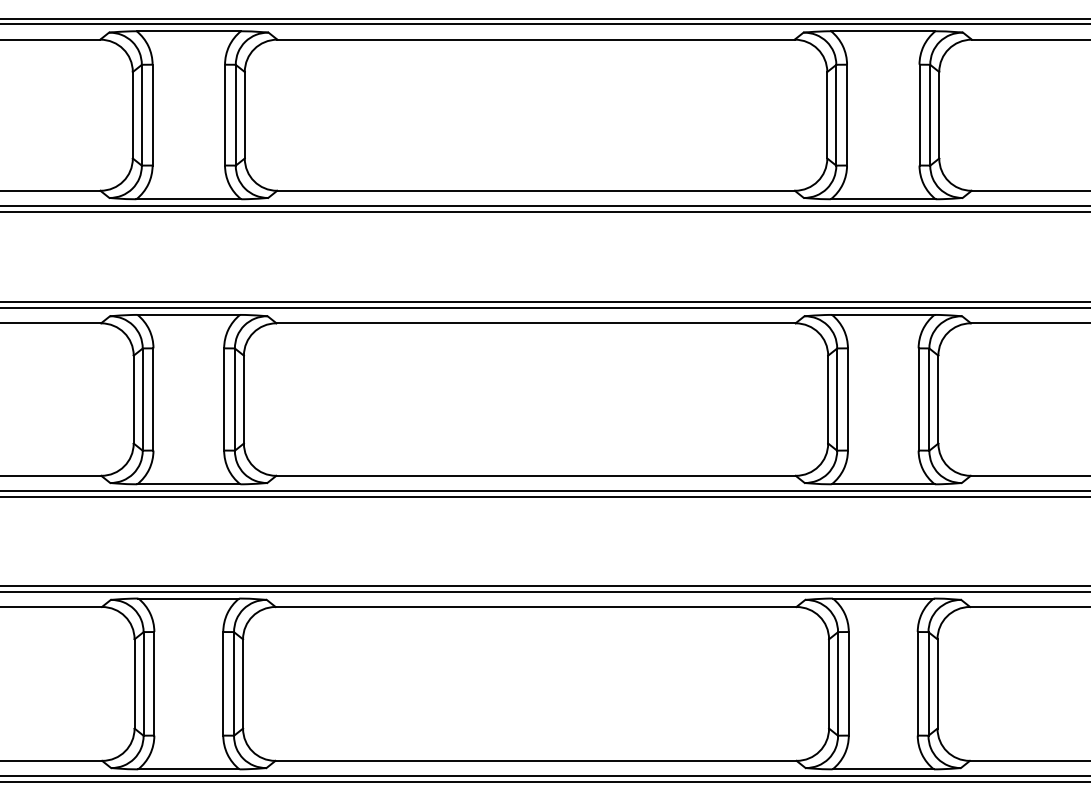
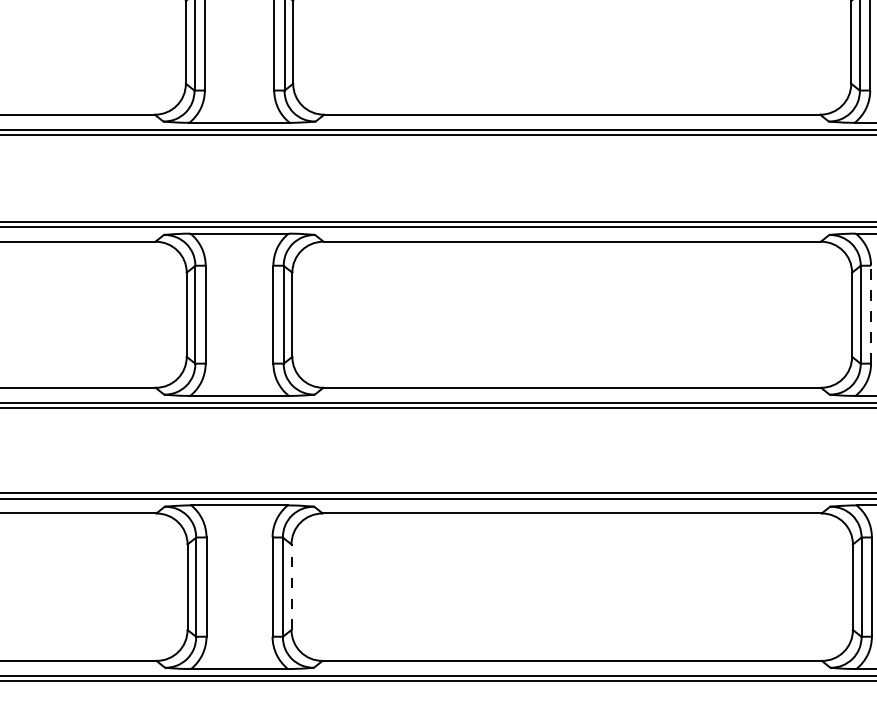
line: (847, 398) -> (870, 313), solid -> dashed
line: (243, 683) -> (291, 586), solid -> dashed

